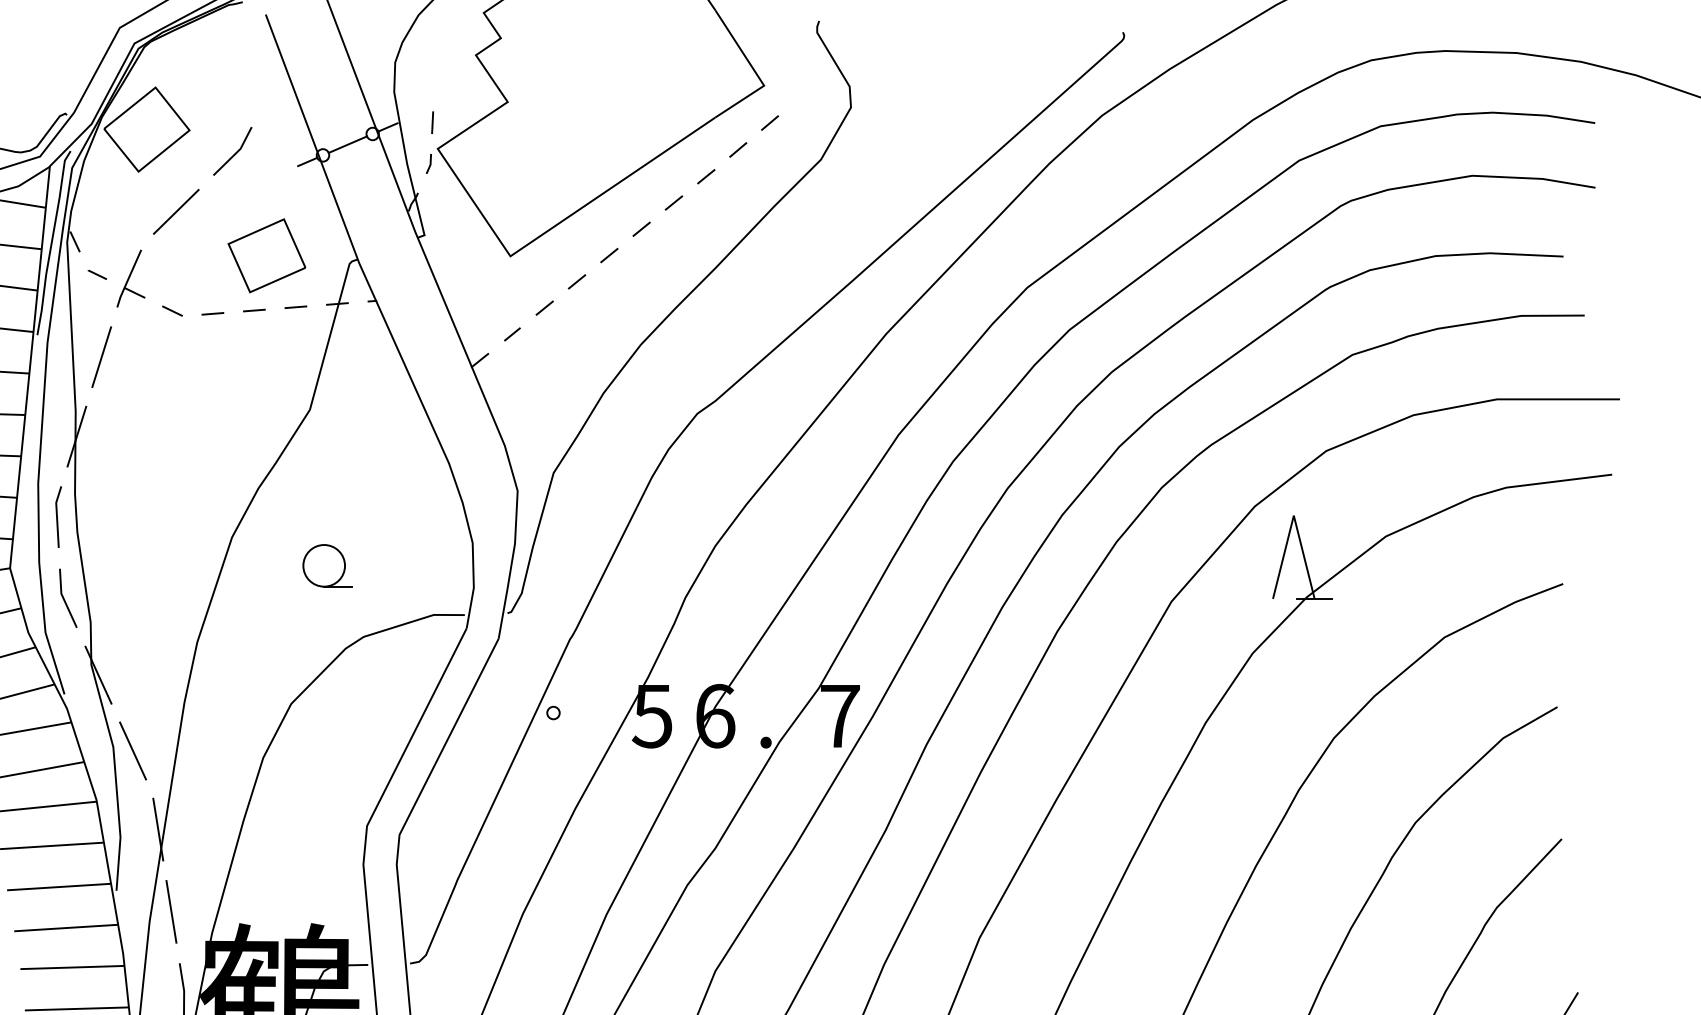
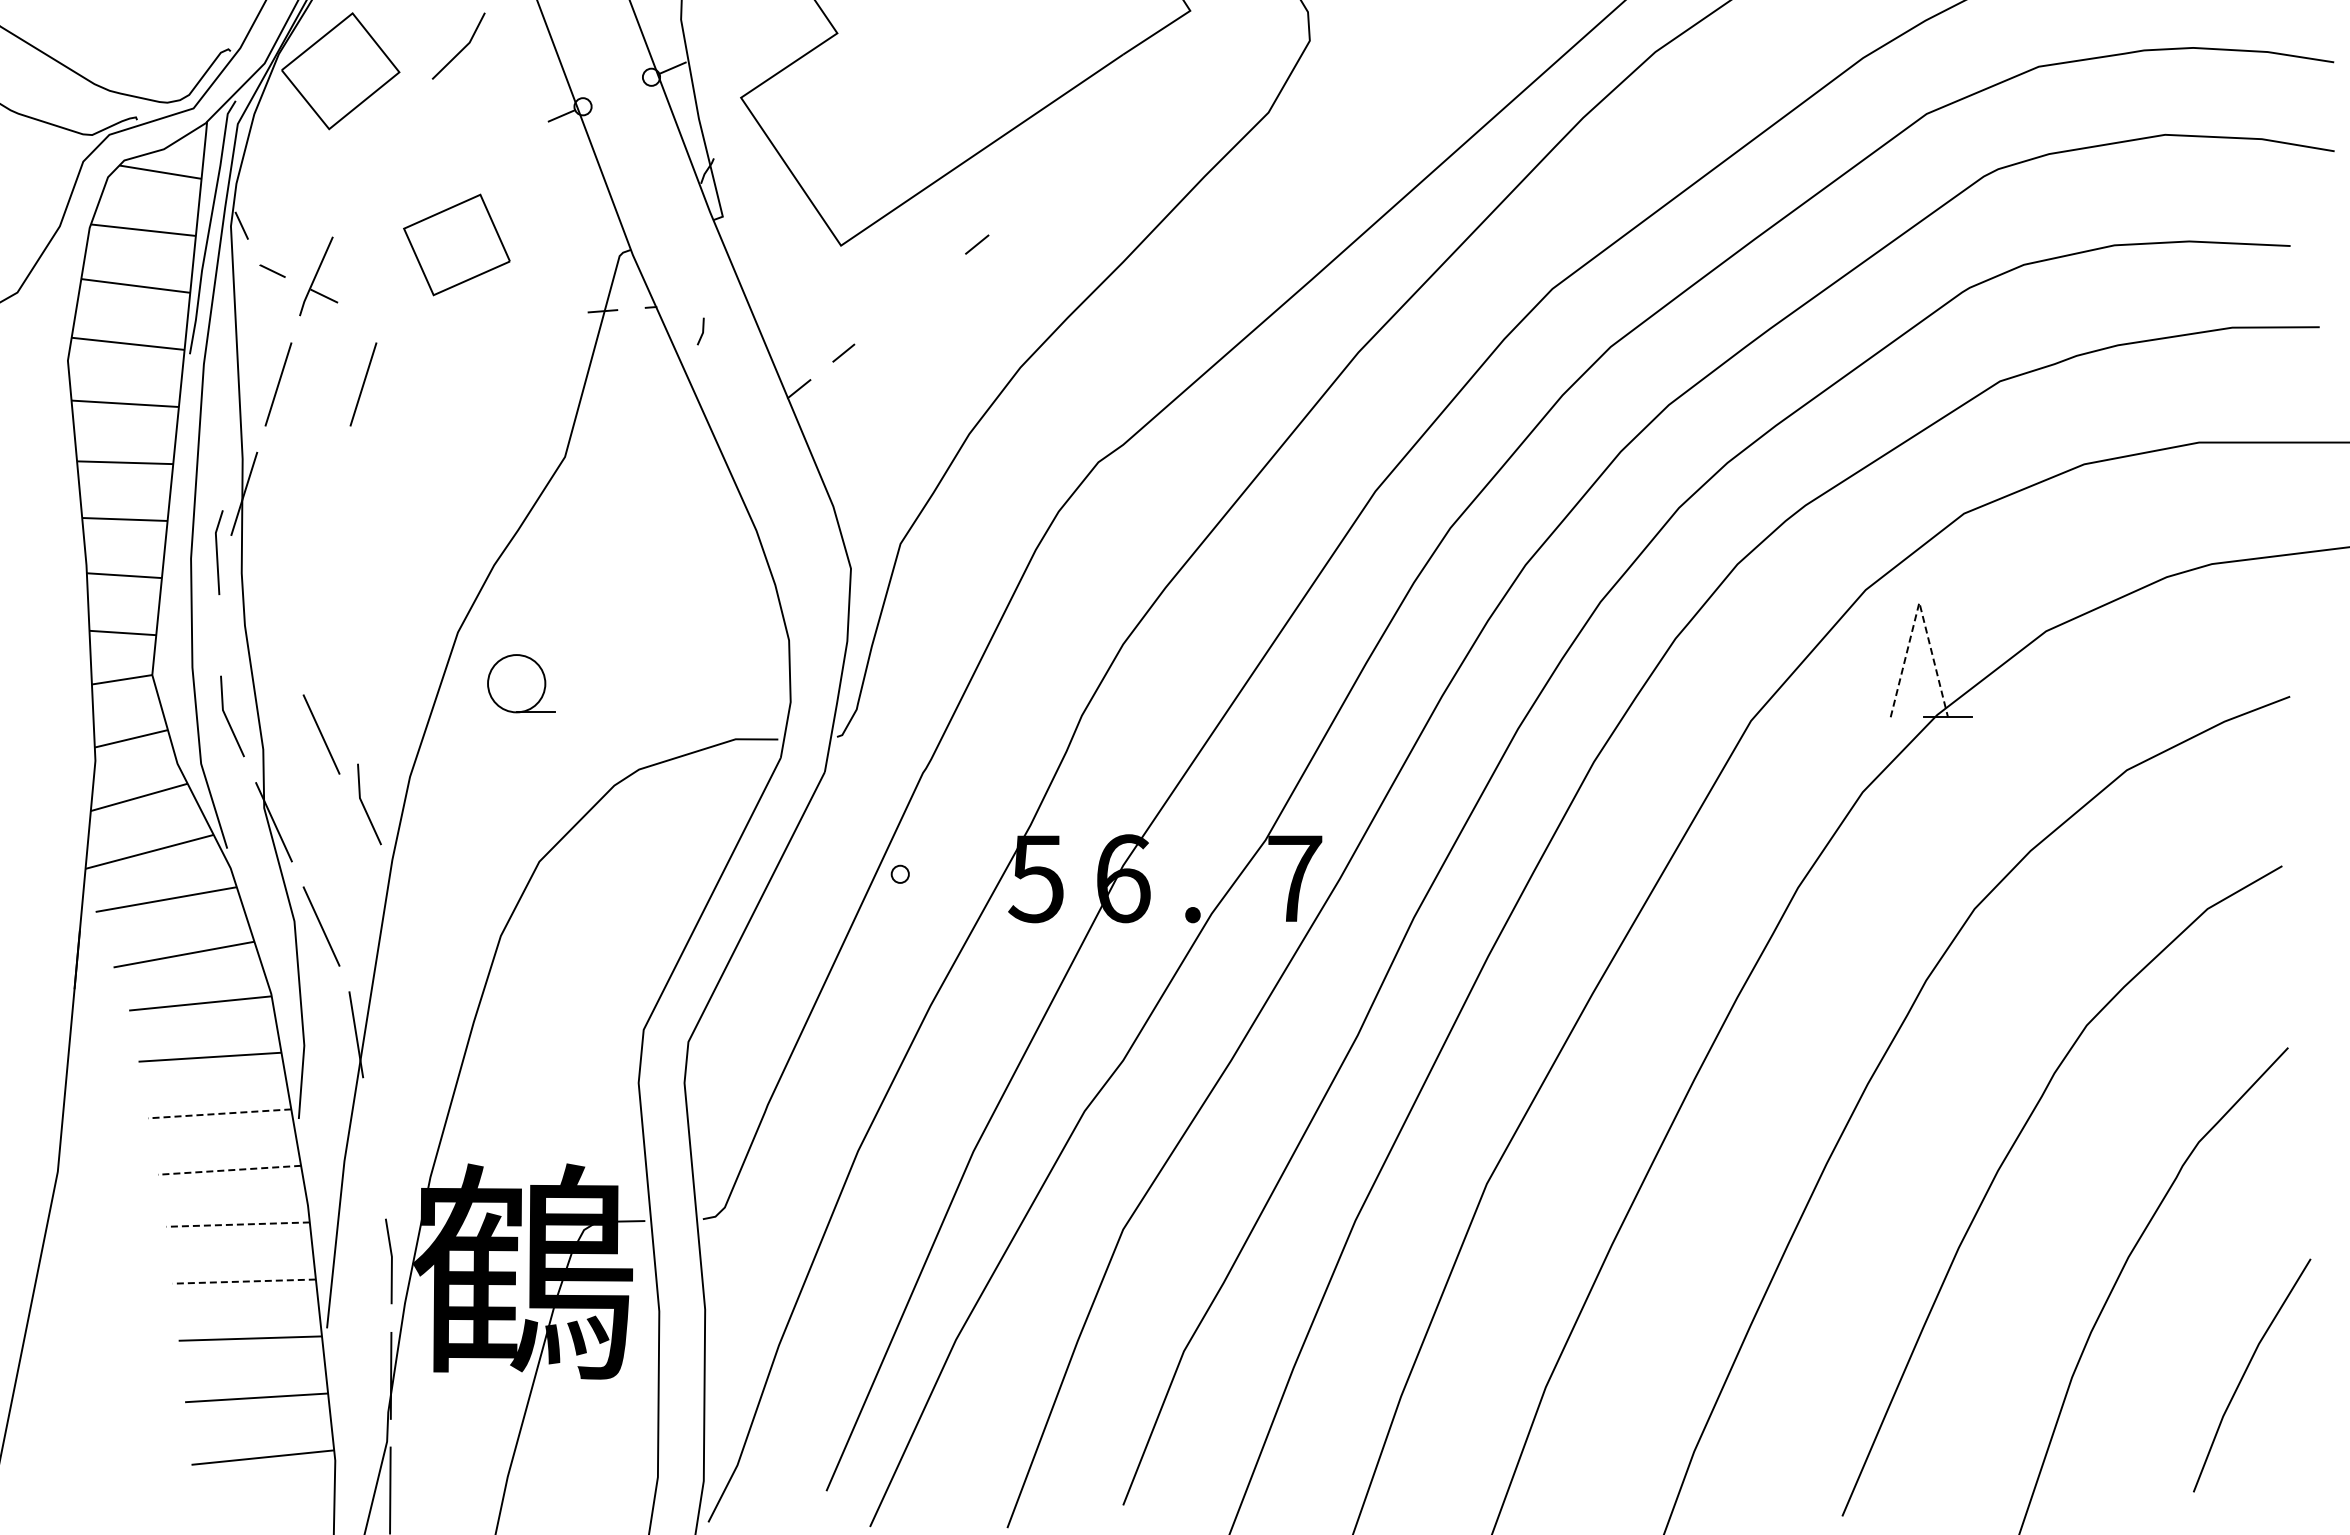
line: (432, 122) -> (733, 61), removed
line: (770, 123) -> (1198, 62), removed
line: (347, 144) -> (616, 91), removed
line: (738, 150) -> (1154, 99), removed
line: (235, 153) -> (462, 48), moved
line: (430, 163) -> (702, 331), moved
line: (706, 177) -> (1110, 136), removed
line: (674, 203) -> (1066, 172), removed
line: (175, 211) -> (380, 184), removed
line: (641, 229) -> (1021, 208), removed
part: (266, 255) -> (456, 244), moved
line: (576, 281) -> (932, 280), removed
line: (295, 307) -> (545, 315), removed
line: (544, 307) -> (888, 316), removed
line: (172, 310) -> (375, 320), removed
line: (254, 310) -> (488, 320), removed
line: (212, 313) -> (431, 324), removed
line: (163, 357) -> (363, 384), added
line: (1293, 515) -> (1919, 602), solid -> dashed
line: (57, 517) -> (217, 552), moved
part: (327, 565) -> (521, 683), moved
line: (132, 611) -> (321, 734), added
line: (164, 664) -> (365, 807), added
line: (58, 886) -> (219, 1113), solid -> dashed
line: (171, 911) -> (374, 1147), removed
line: (66, 928) -> (229, 1170), solid -> dashed
line: (72, 967) -> (238, 1224), solid -> dashed
line: (77, 1008) -> (244, 1281), solid -> dashed

